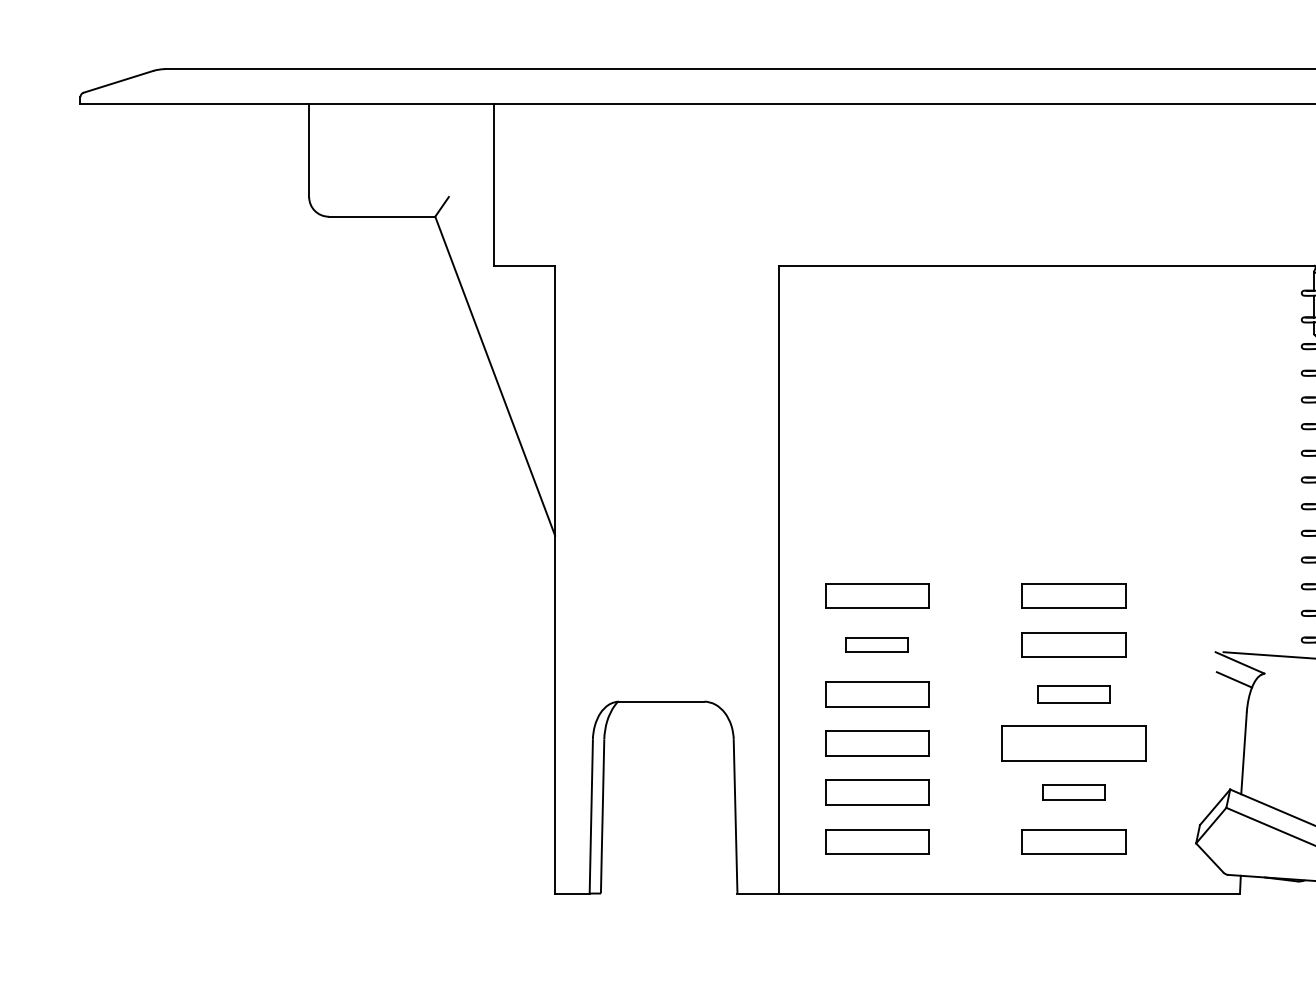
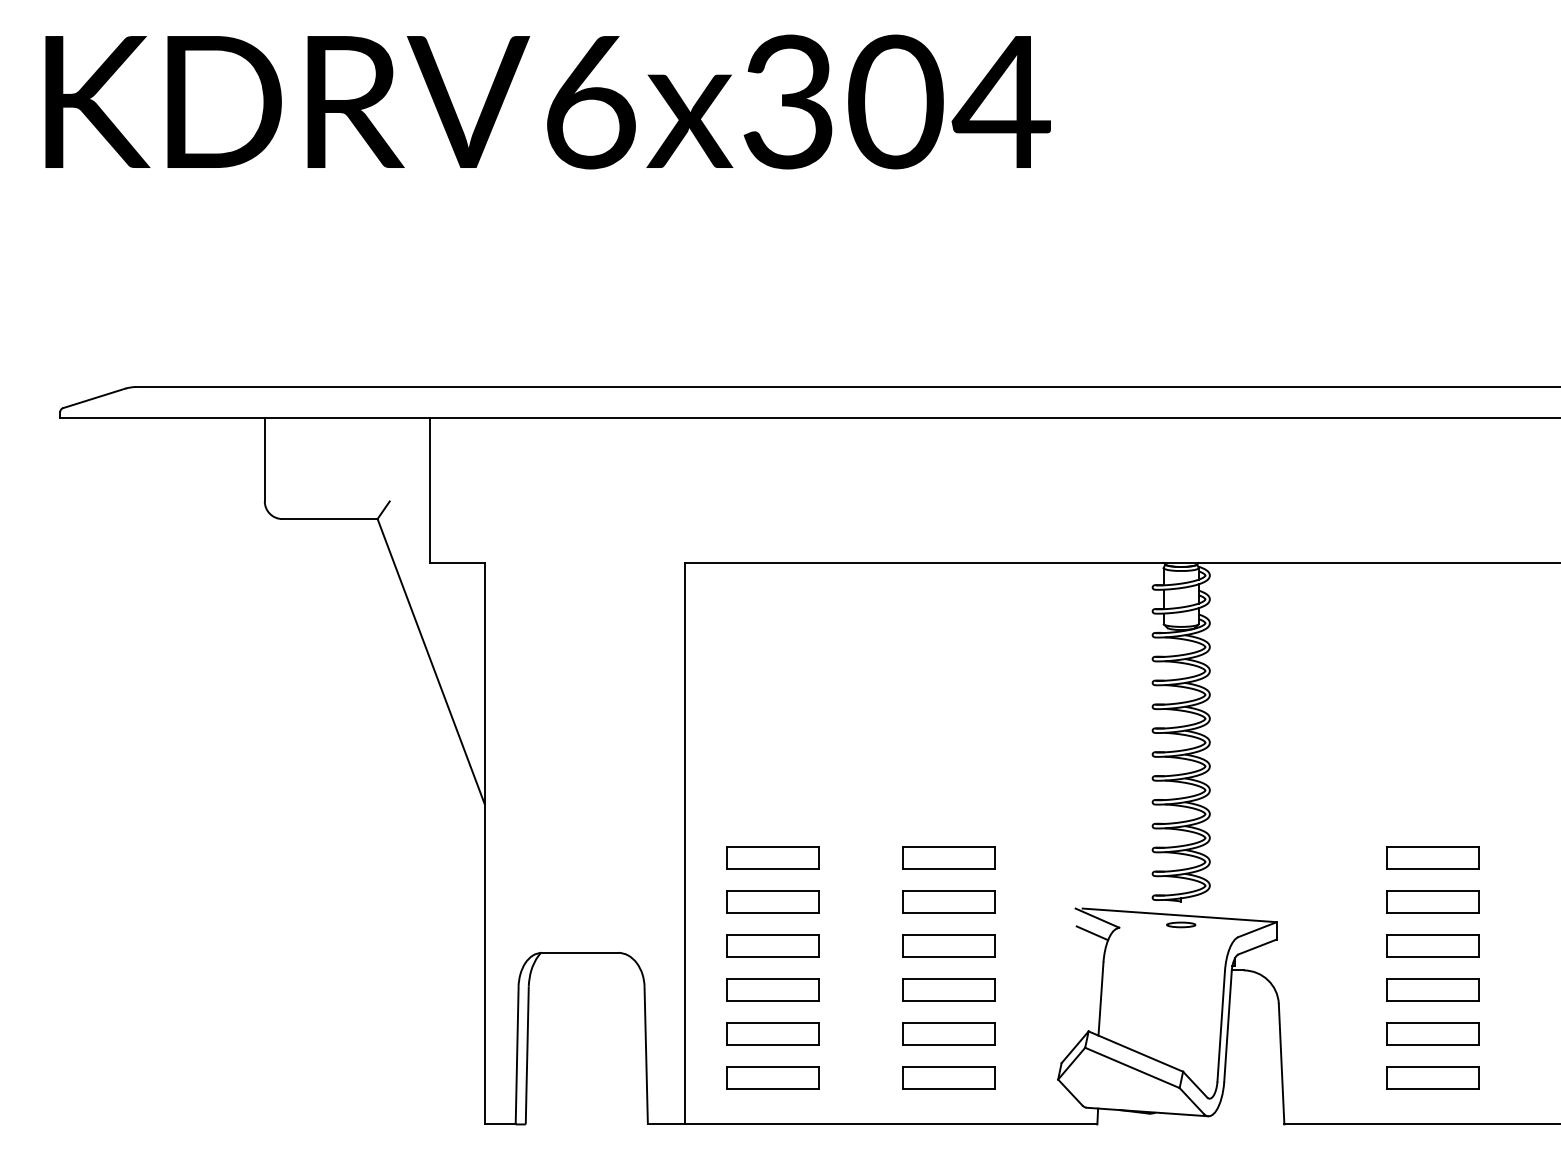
part: (876, 644) -> (772, 901), size x1.67
part: (1073, 693) -> (948, 945), size x1.43
part: (1073, 742) -> (948, 989), size x0.71
part: (1073, 791) -> (948, 1033), size x1.67

